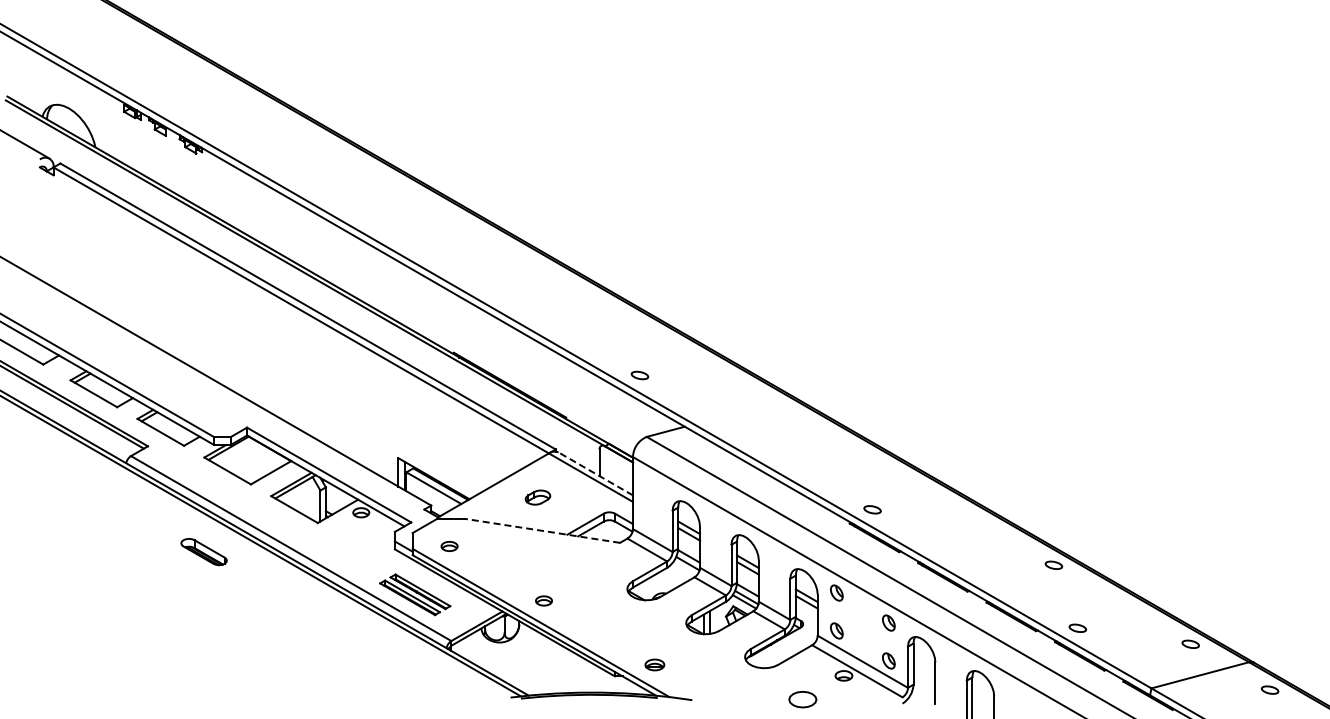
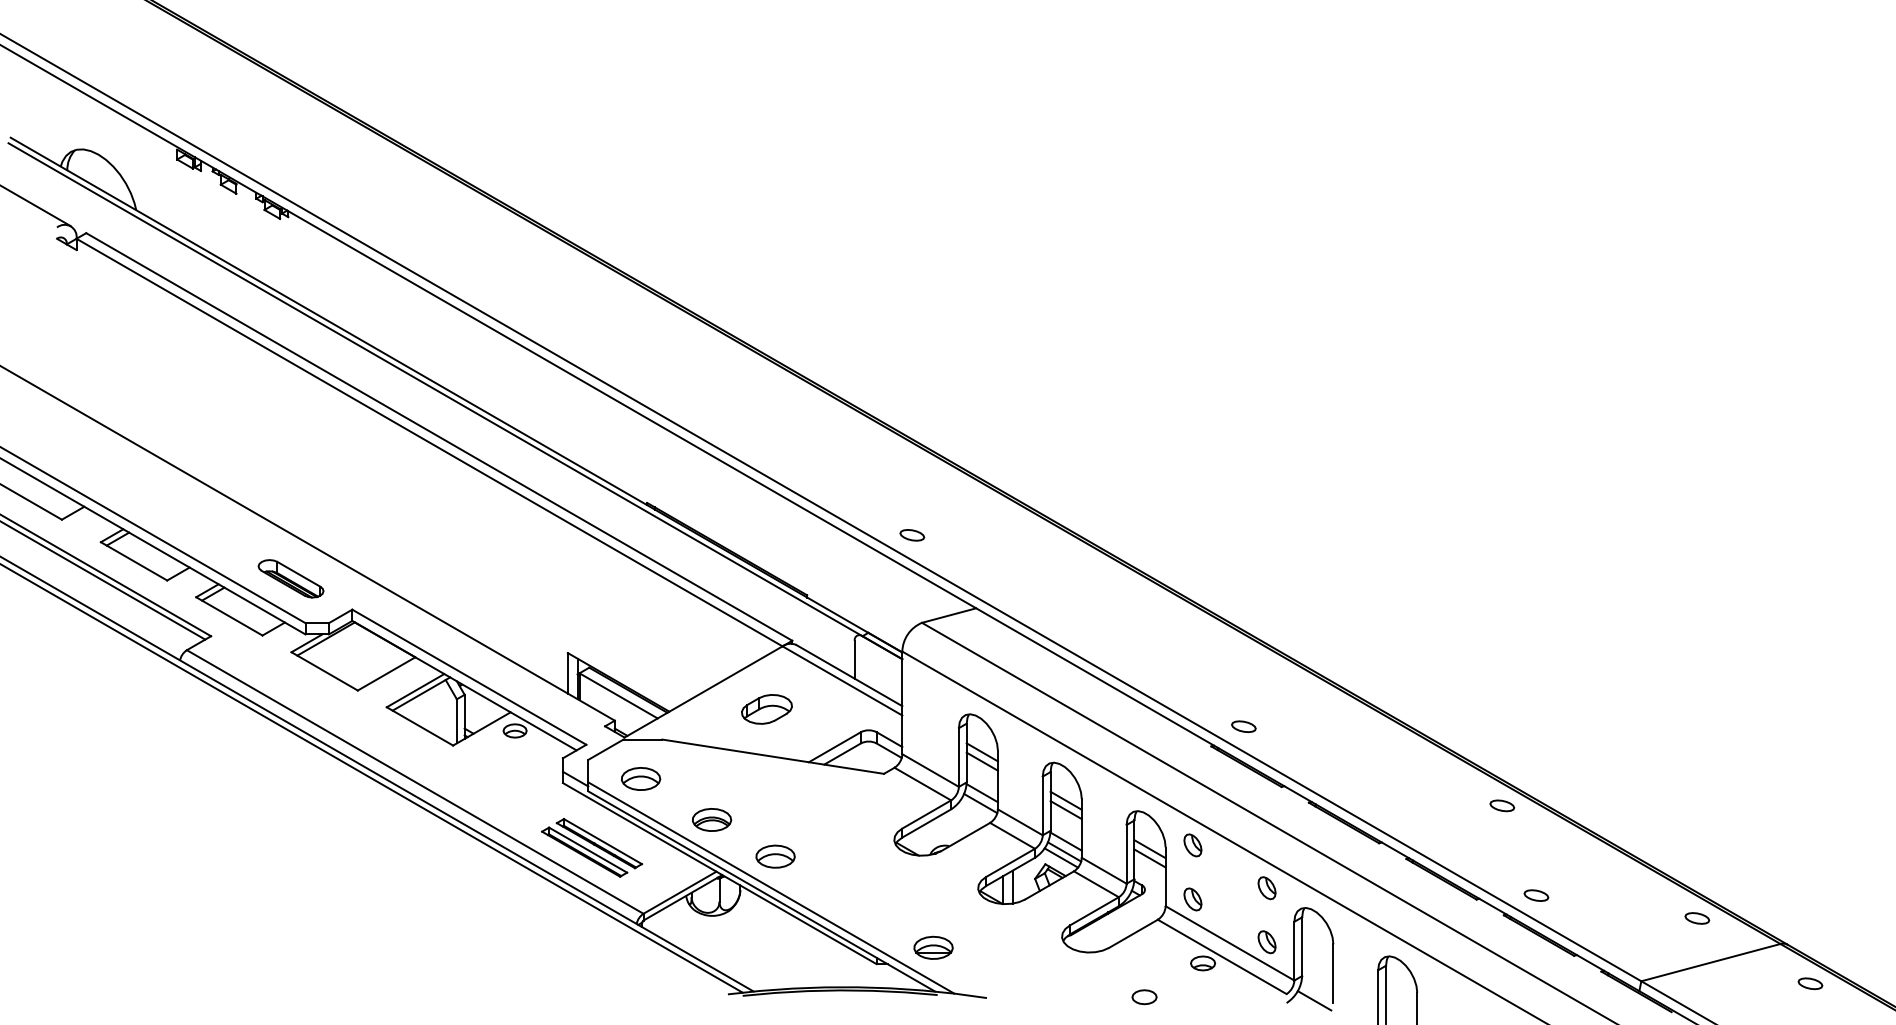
line: (595, 473) -> (848, 674), dashed -> solid
part: (537, 497) -> (766, 709), size x1.43
line: (542, 530) -> (773, 756), dashed -> solid
part: (449, 546) -> (640, 779), size x1.67
part: (203, 552) -> (290, 579), moved
part: (499, 574) -> (712, 818), added
part: (543, 600) -> (774, 855), size x1.67
part: (654, 664) -> (933, 947), size x1.43
part: (802, 699) -> (1143, 997), size x0.62
line: (921, 701) -> (1313, 999), added

